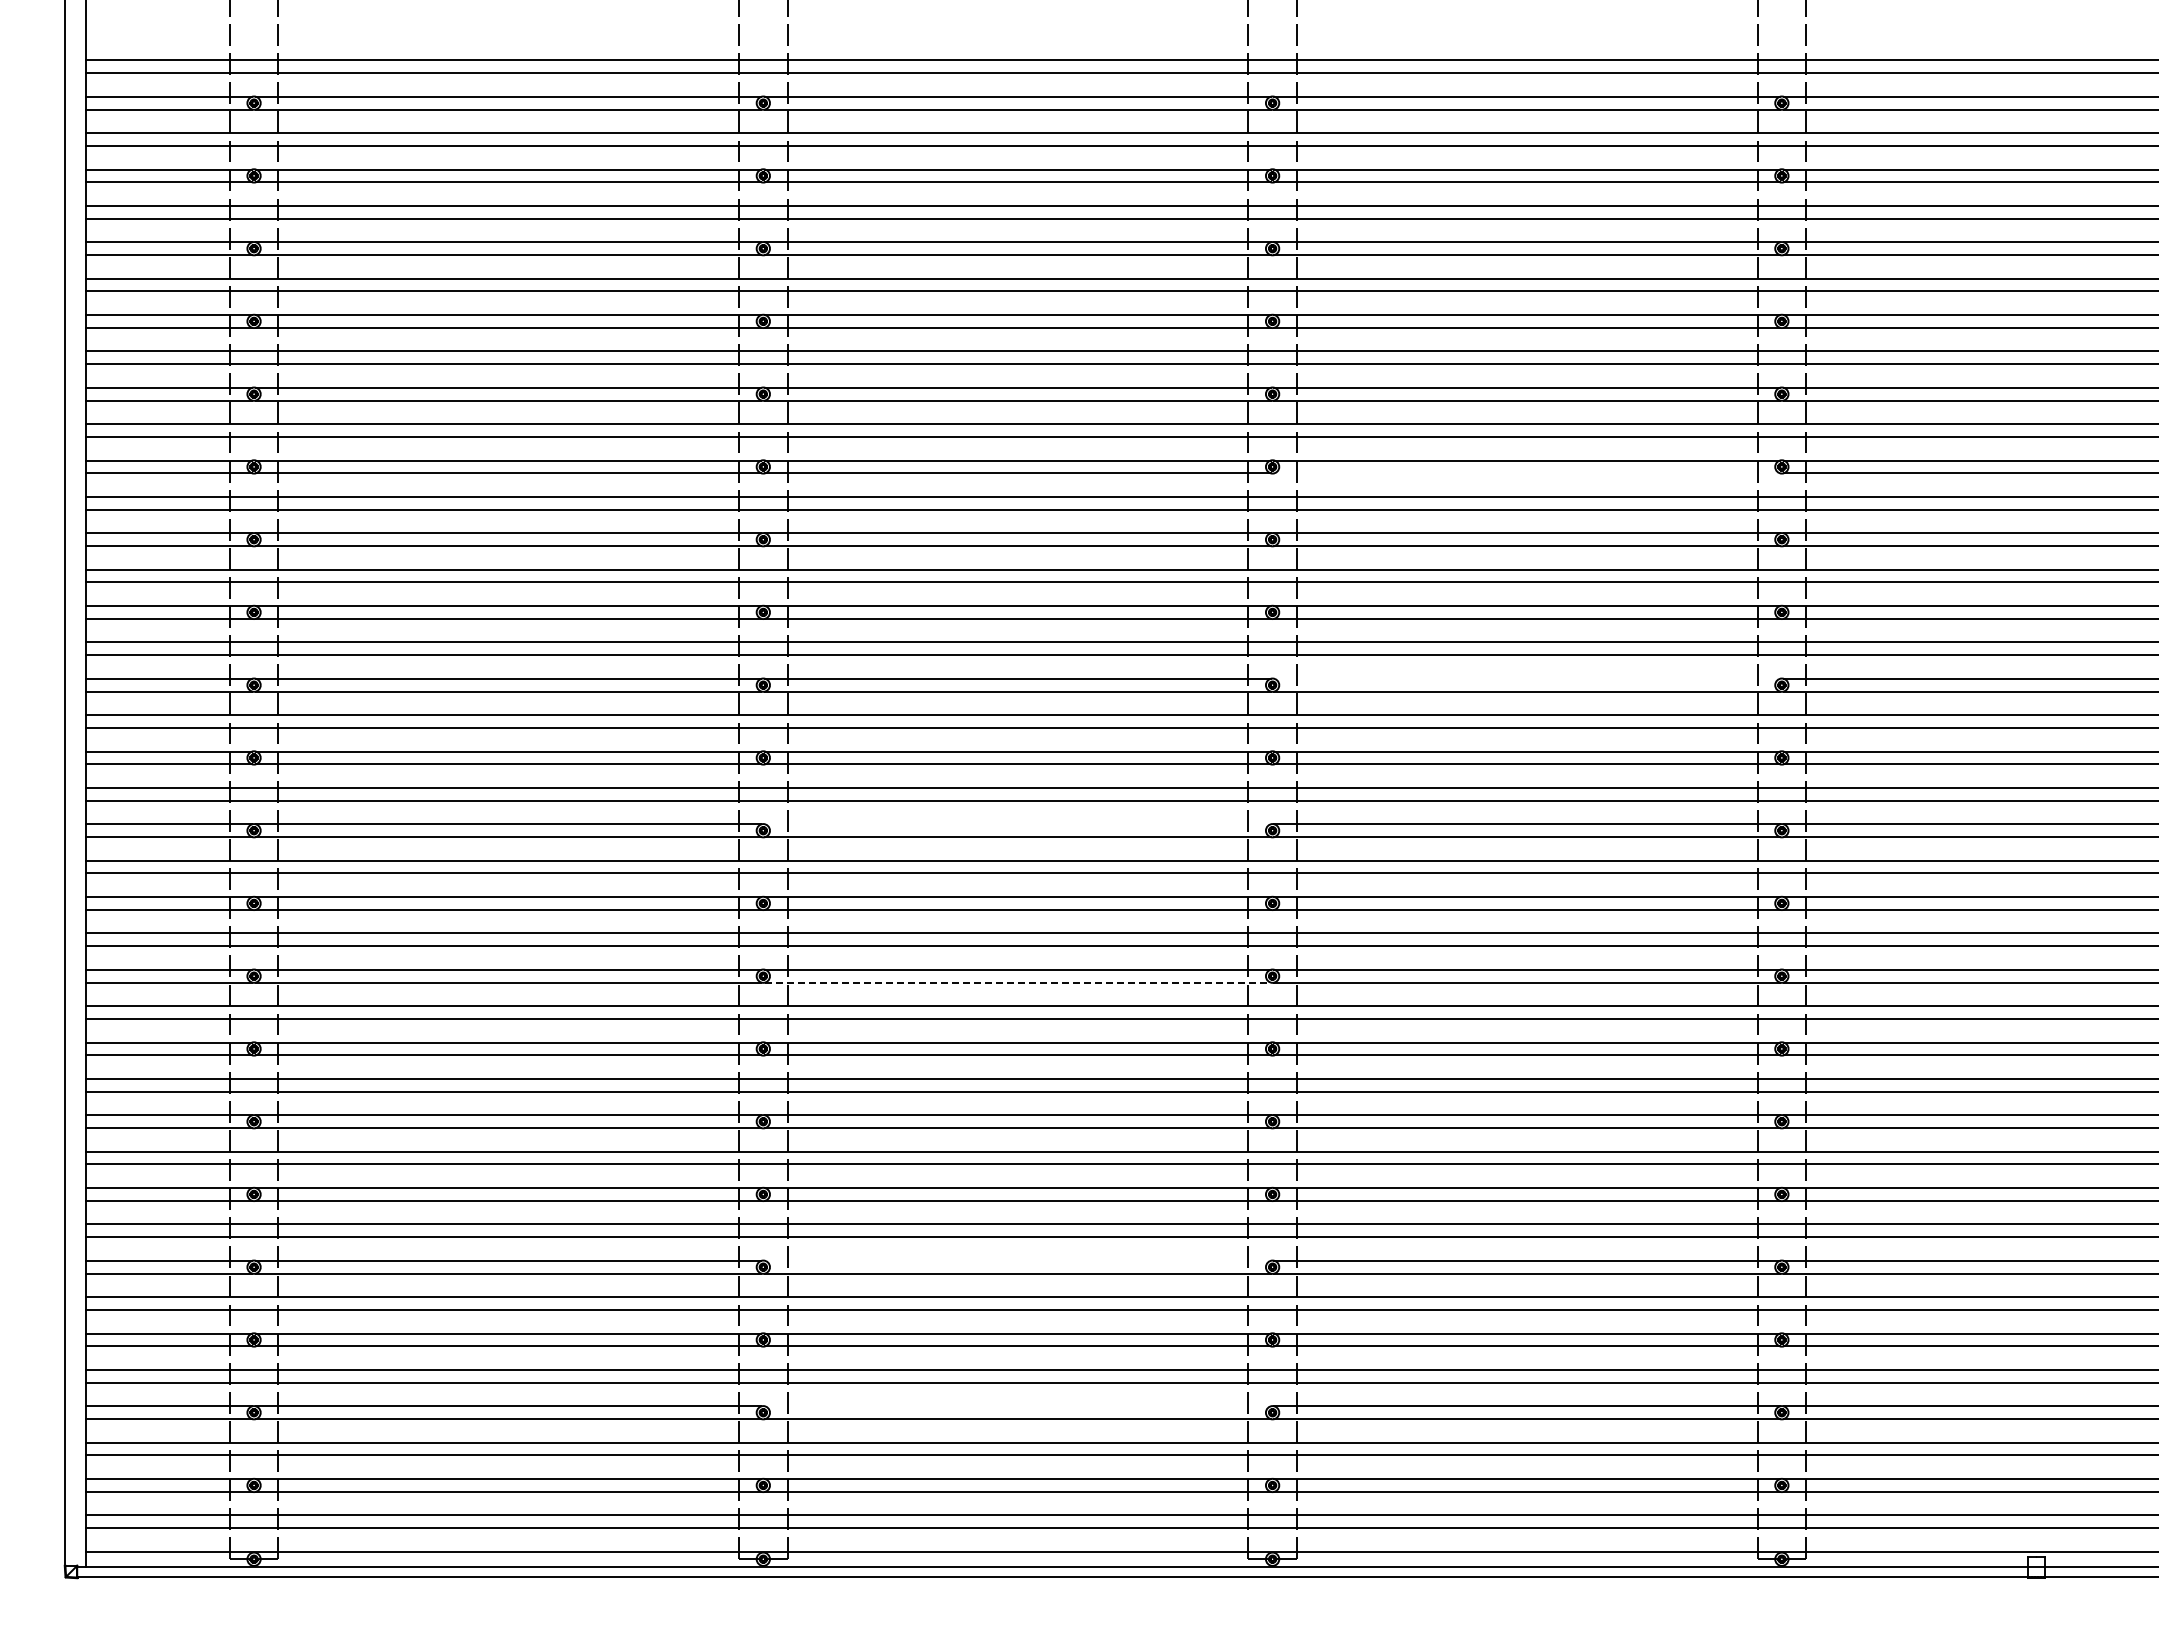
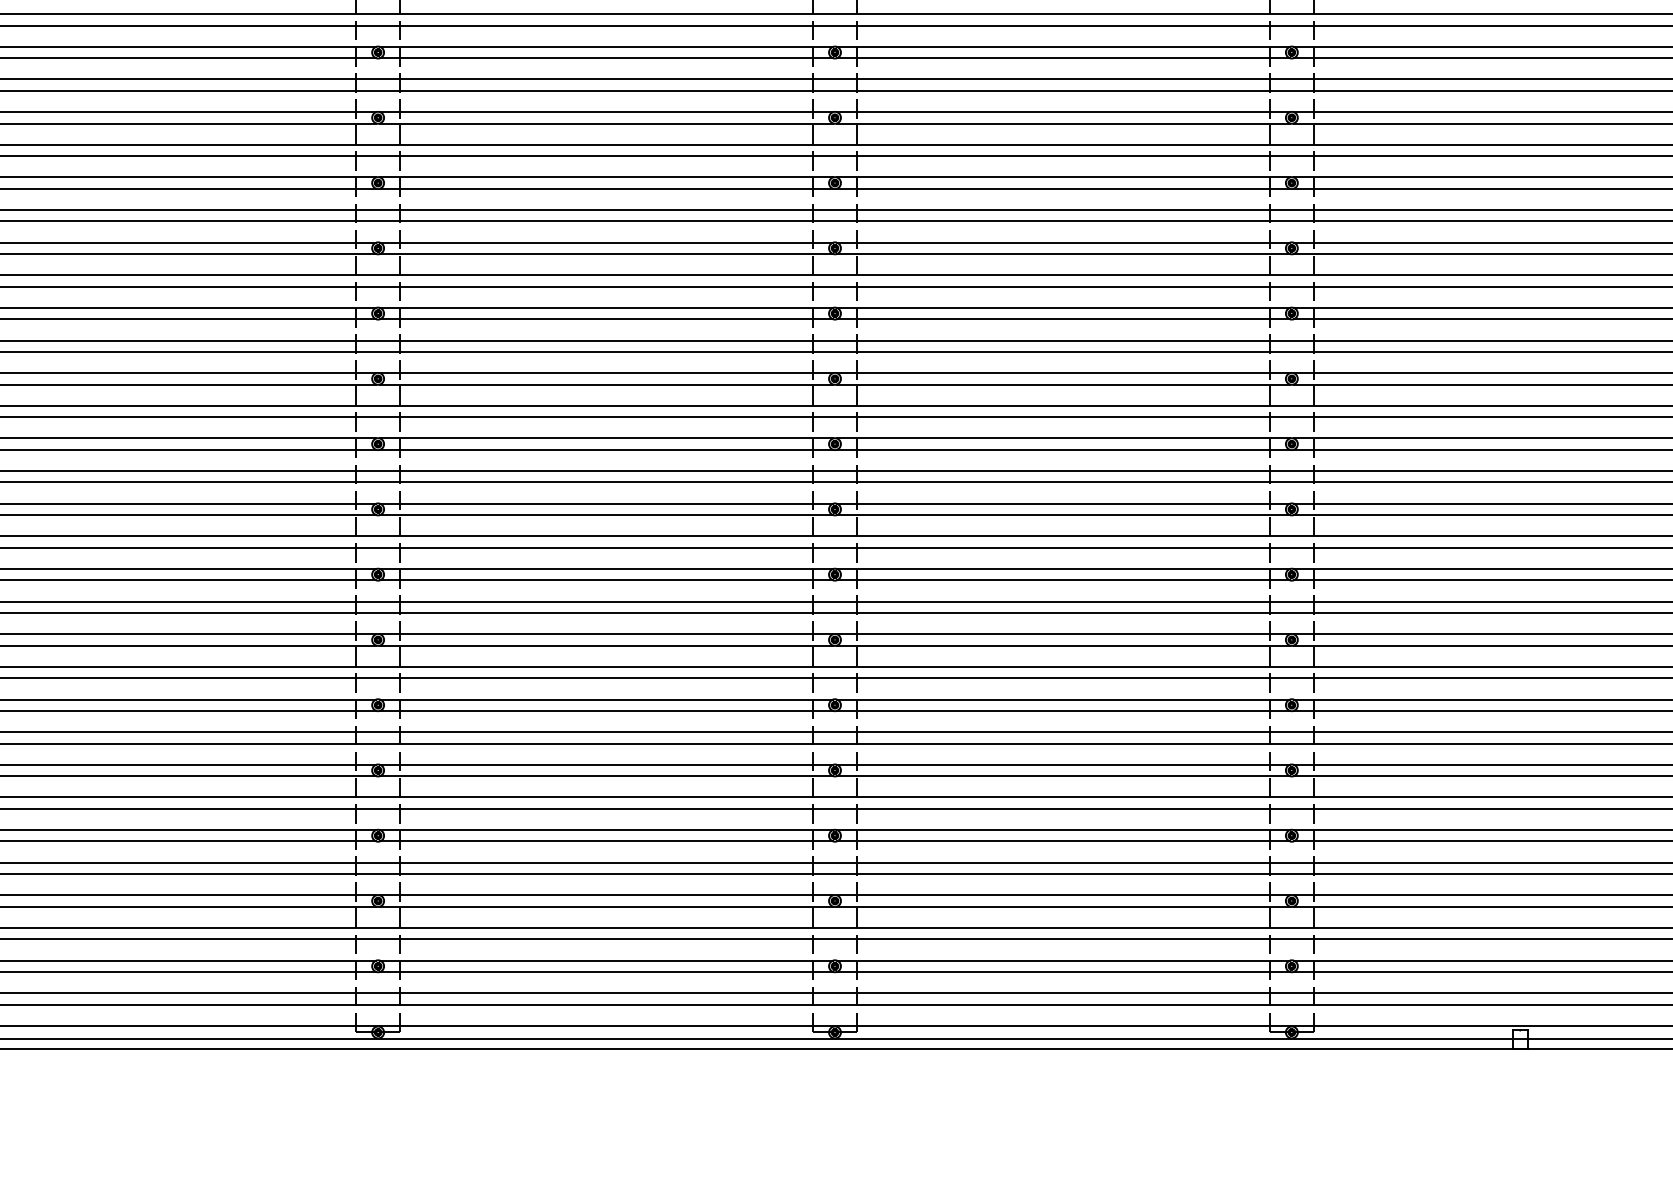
line: (1526, 473) -> (1062, 58), added
line: (1526, 678) -> (1062, 242), added
line: (1017, 824) -> (606, 373), added
line: (1017, 982) -> (606, 515), dashed -> solid
line: (1017, 1260) -> (606, 764), added
line: (1017, 1406) -> (606, 895), added

